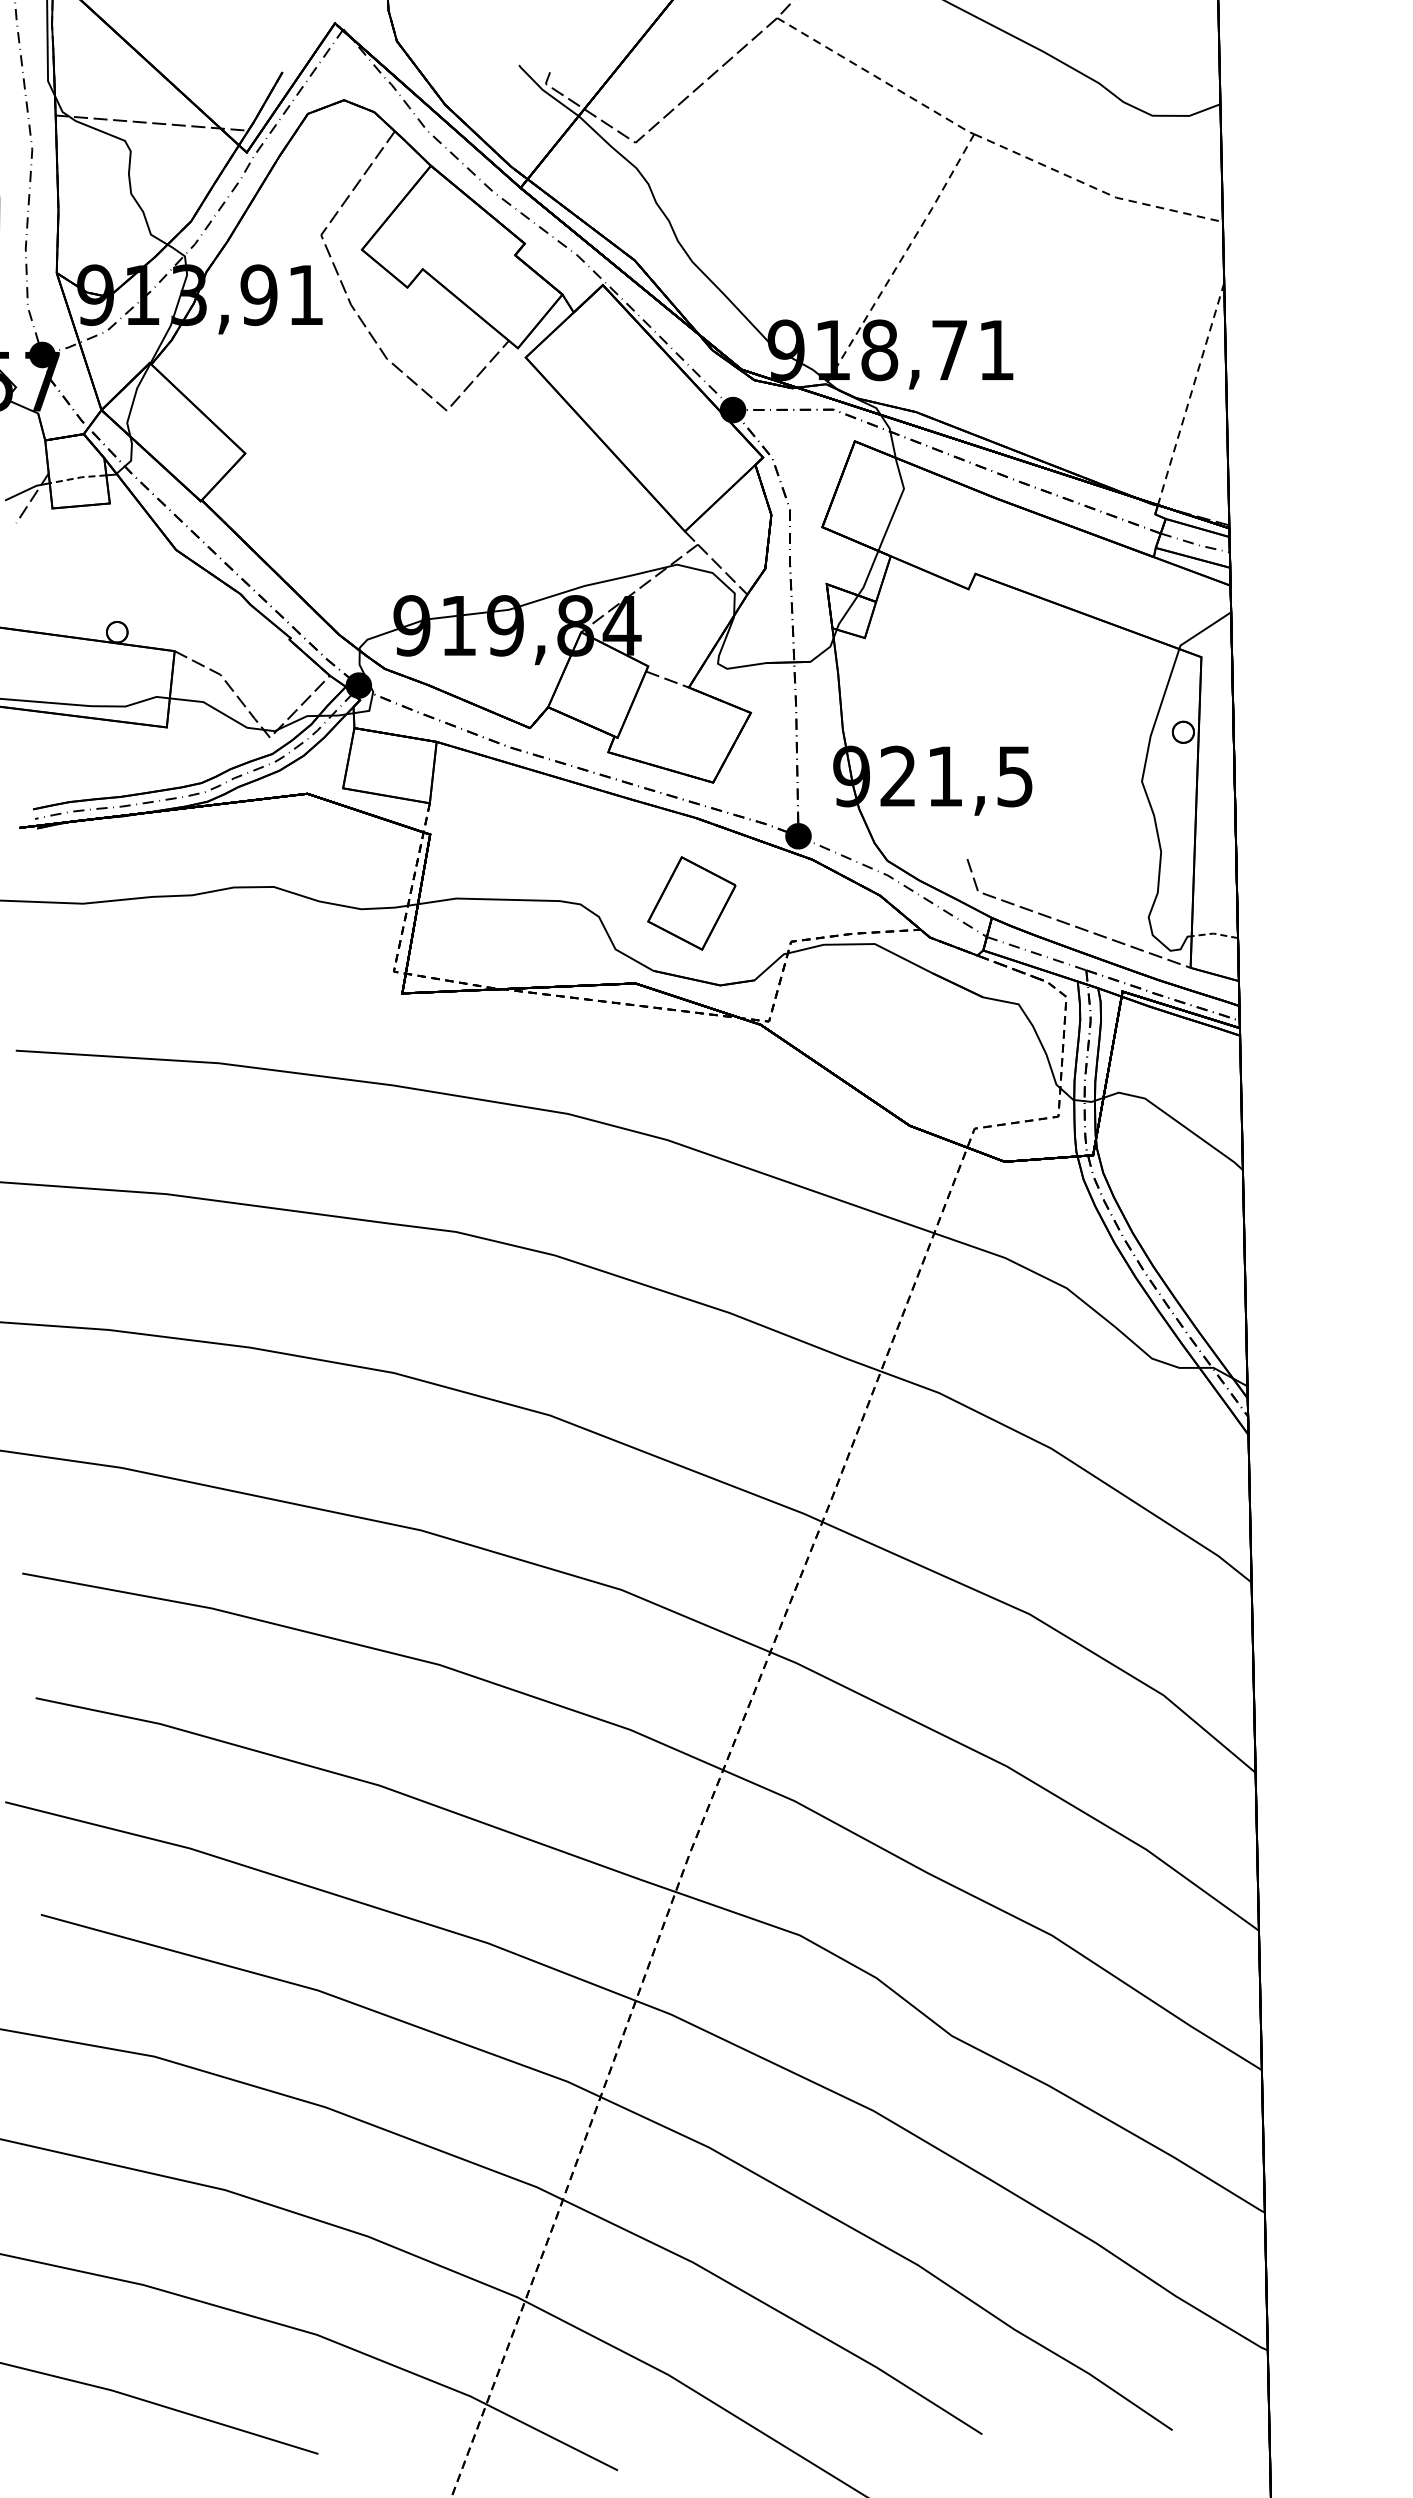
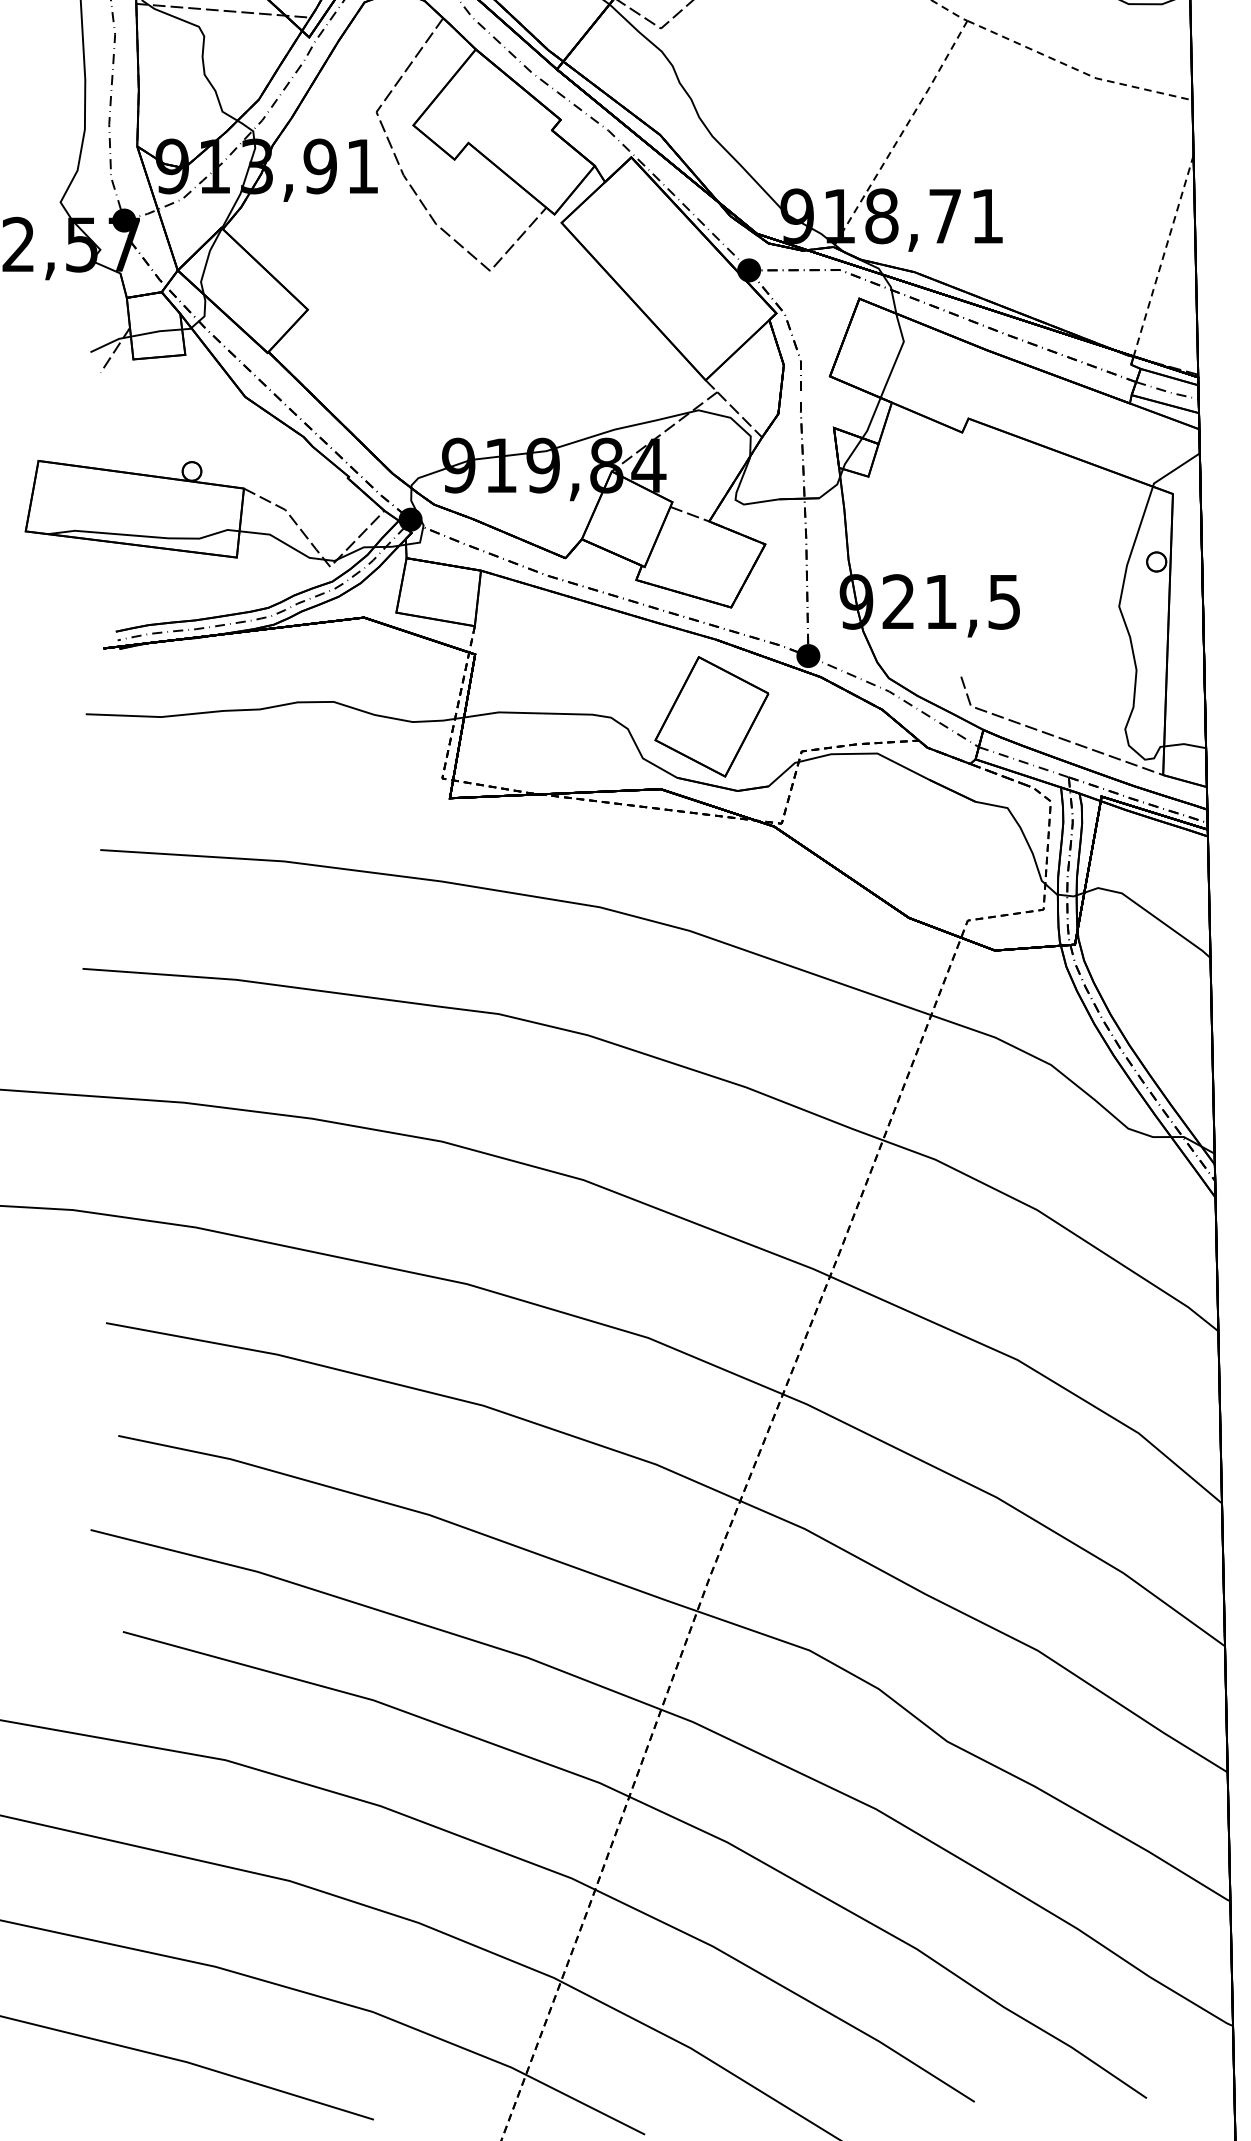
line: (77, 478) -> (156, 332), dashed -> solid
part: (691, 903) -> (711, 716), size x1.43
line: (1213, 933) -> (1183, 744), dashed -> solid

